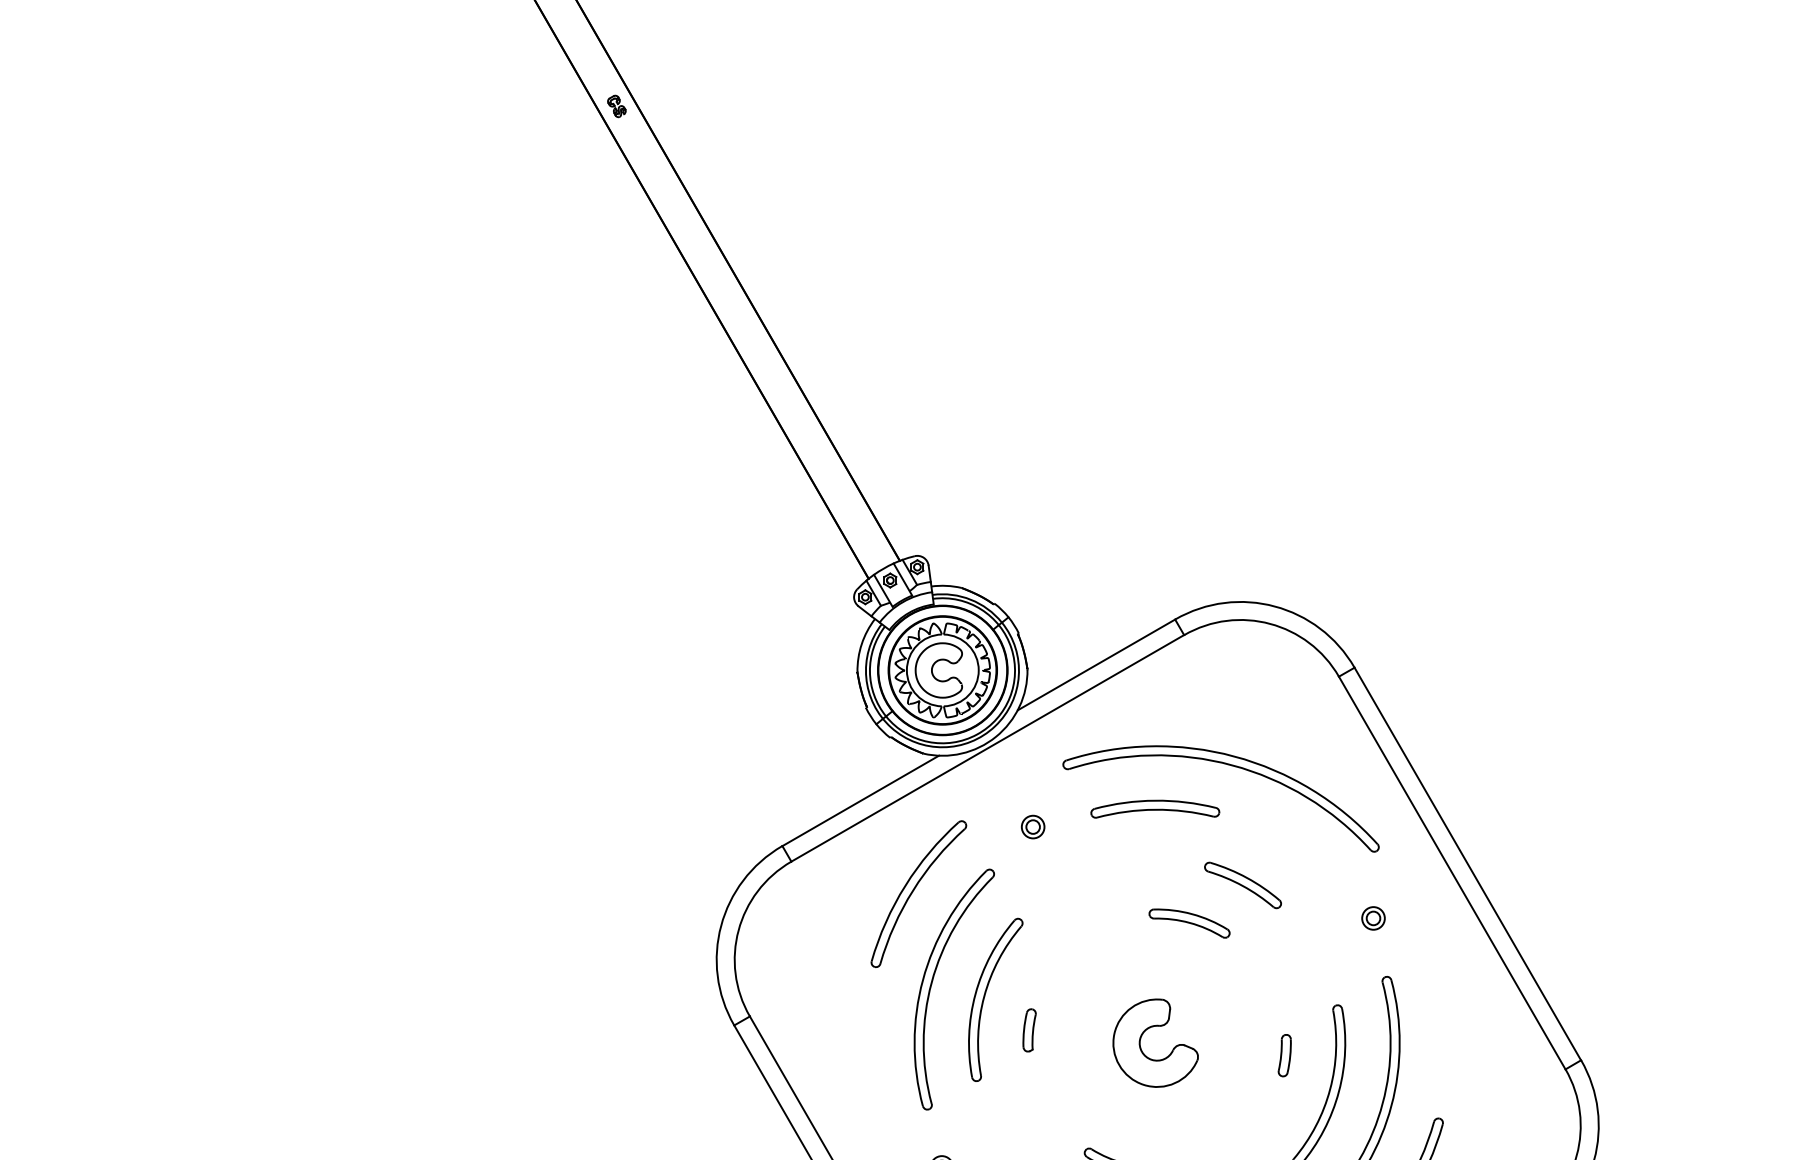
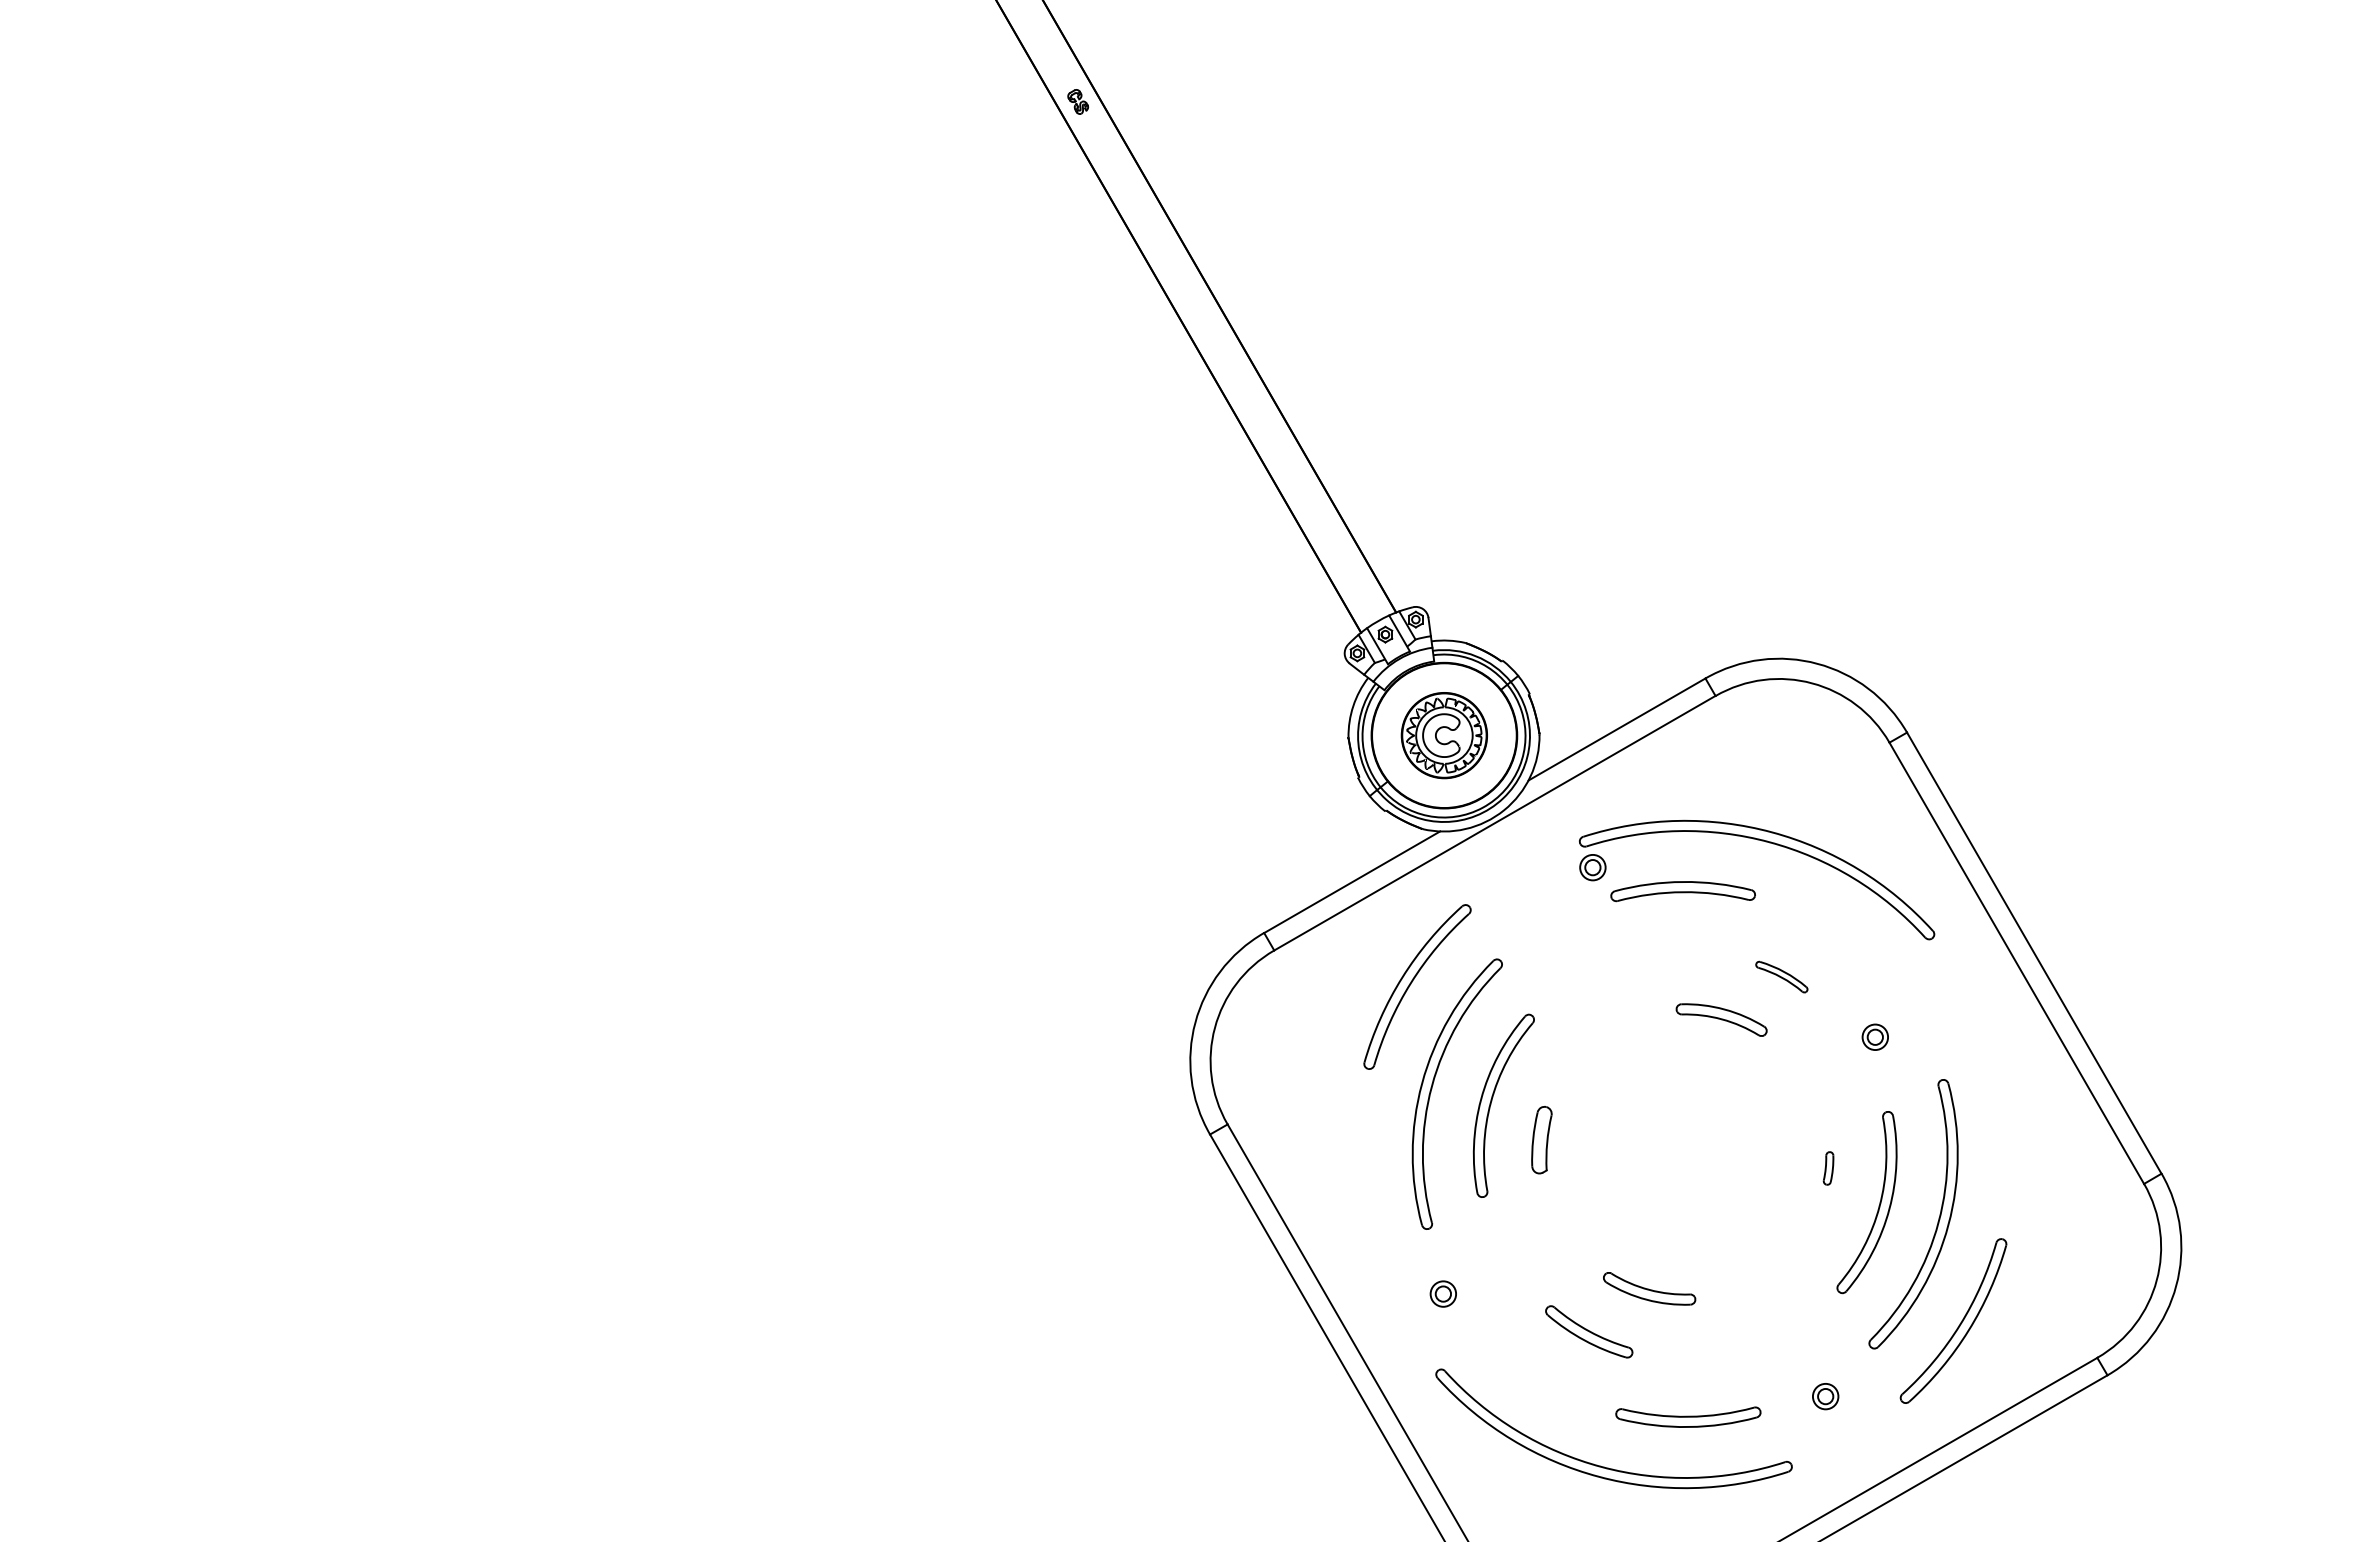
part: (942, 670) -> (1444, 735), size x0.7
part: (1032, 826) -> (1592, 867), moved
part: (1242, 884) -> (1781, 976), size x0.6
part: (1372, 917) -> (1874, 1036), moved
part: (1029, 1029) -> (1541, 1139), size x1.4
part: (1141, 1038) -> (1667, 1149), removed
part: (1284, 1055) -> (1828, 1168), size x0.7

